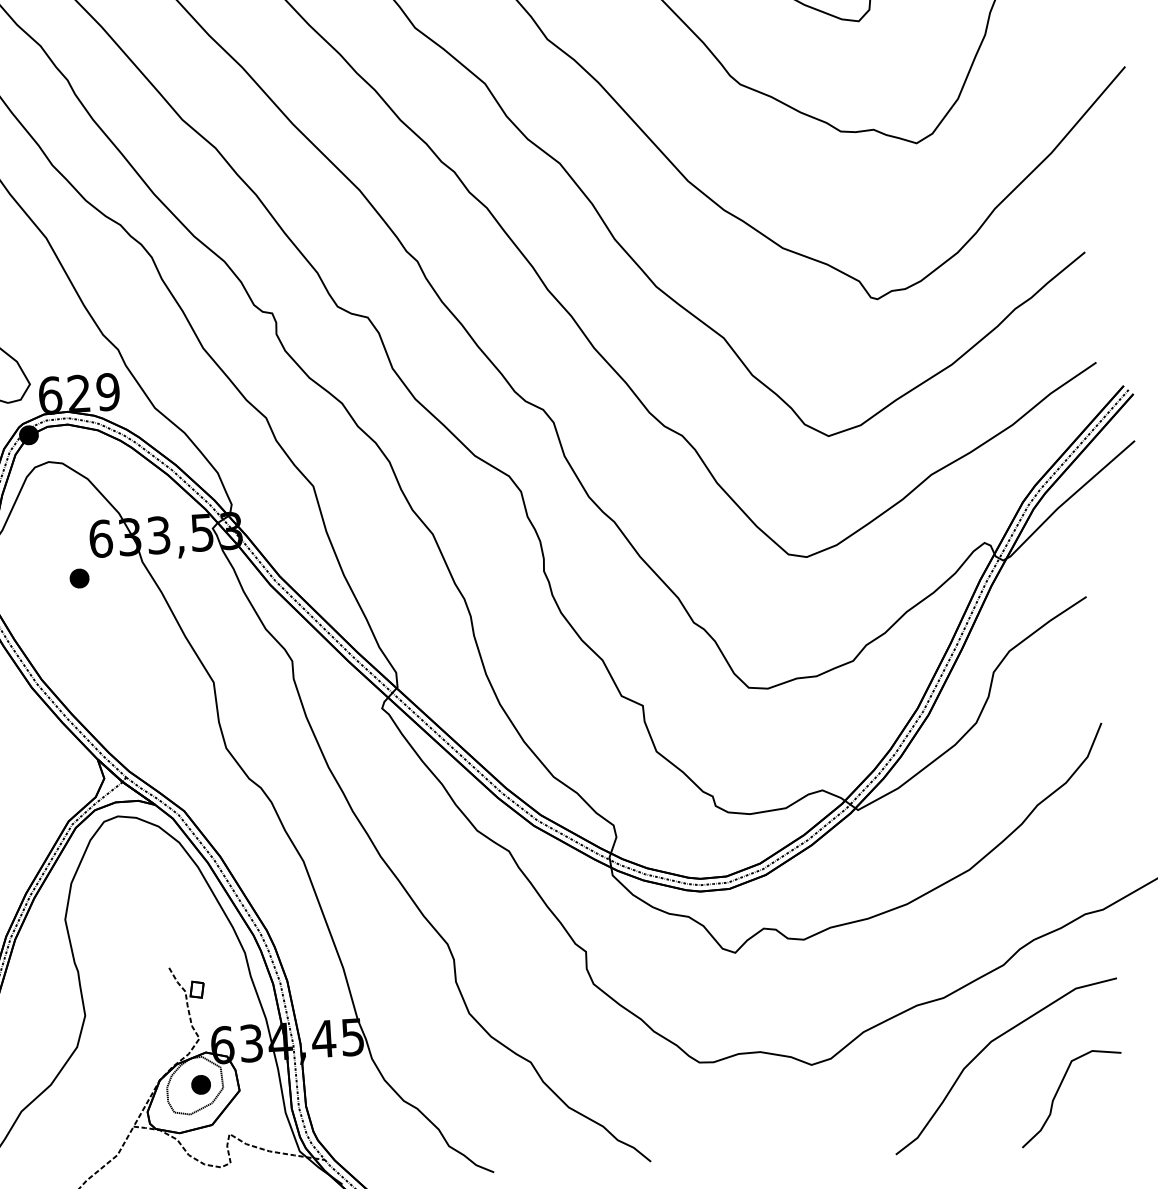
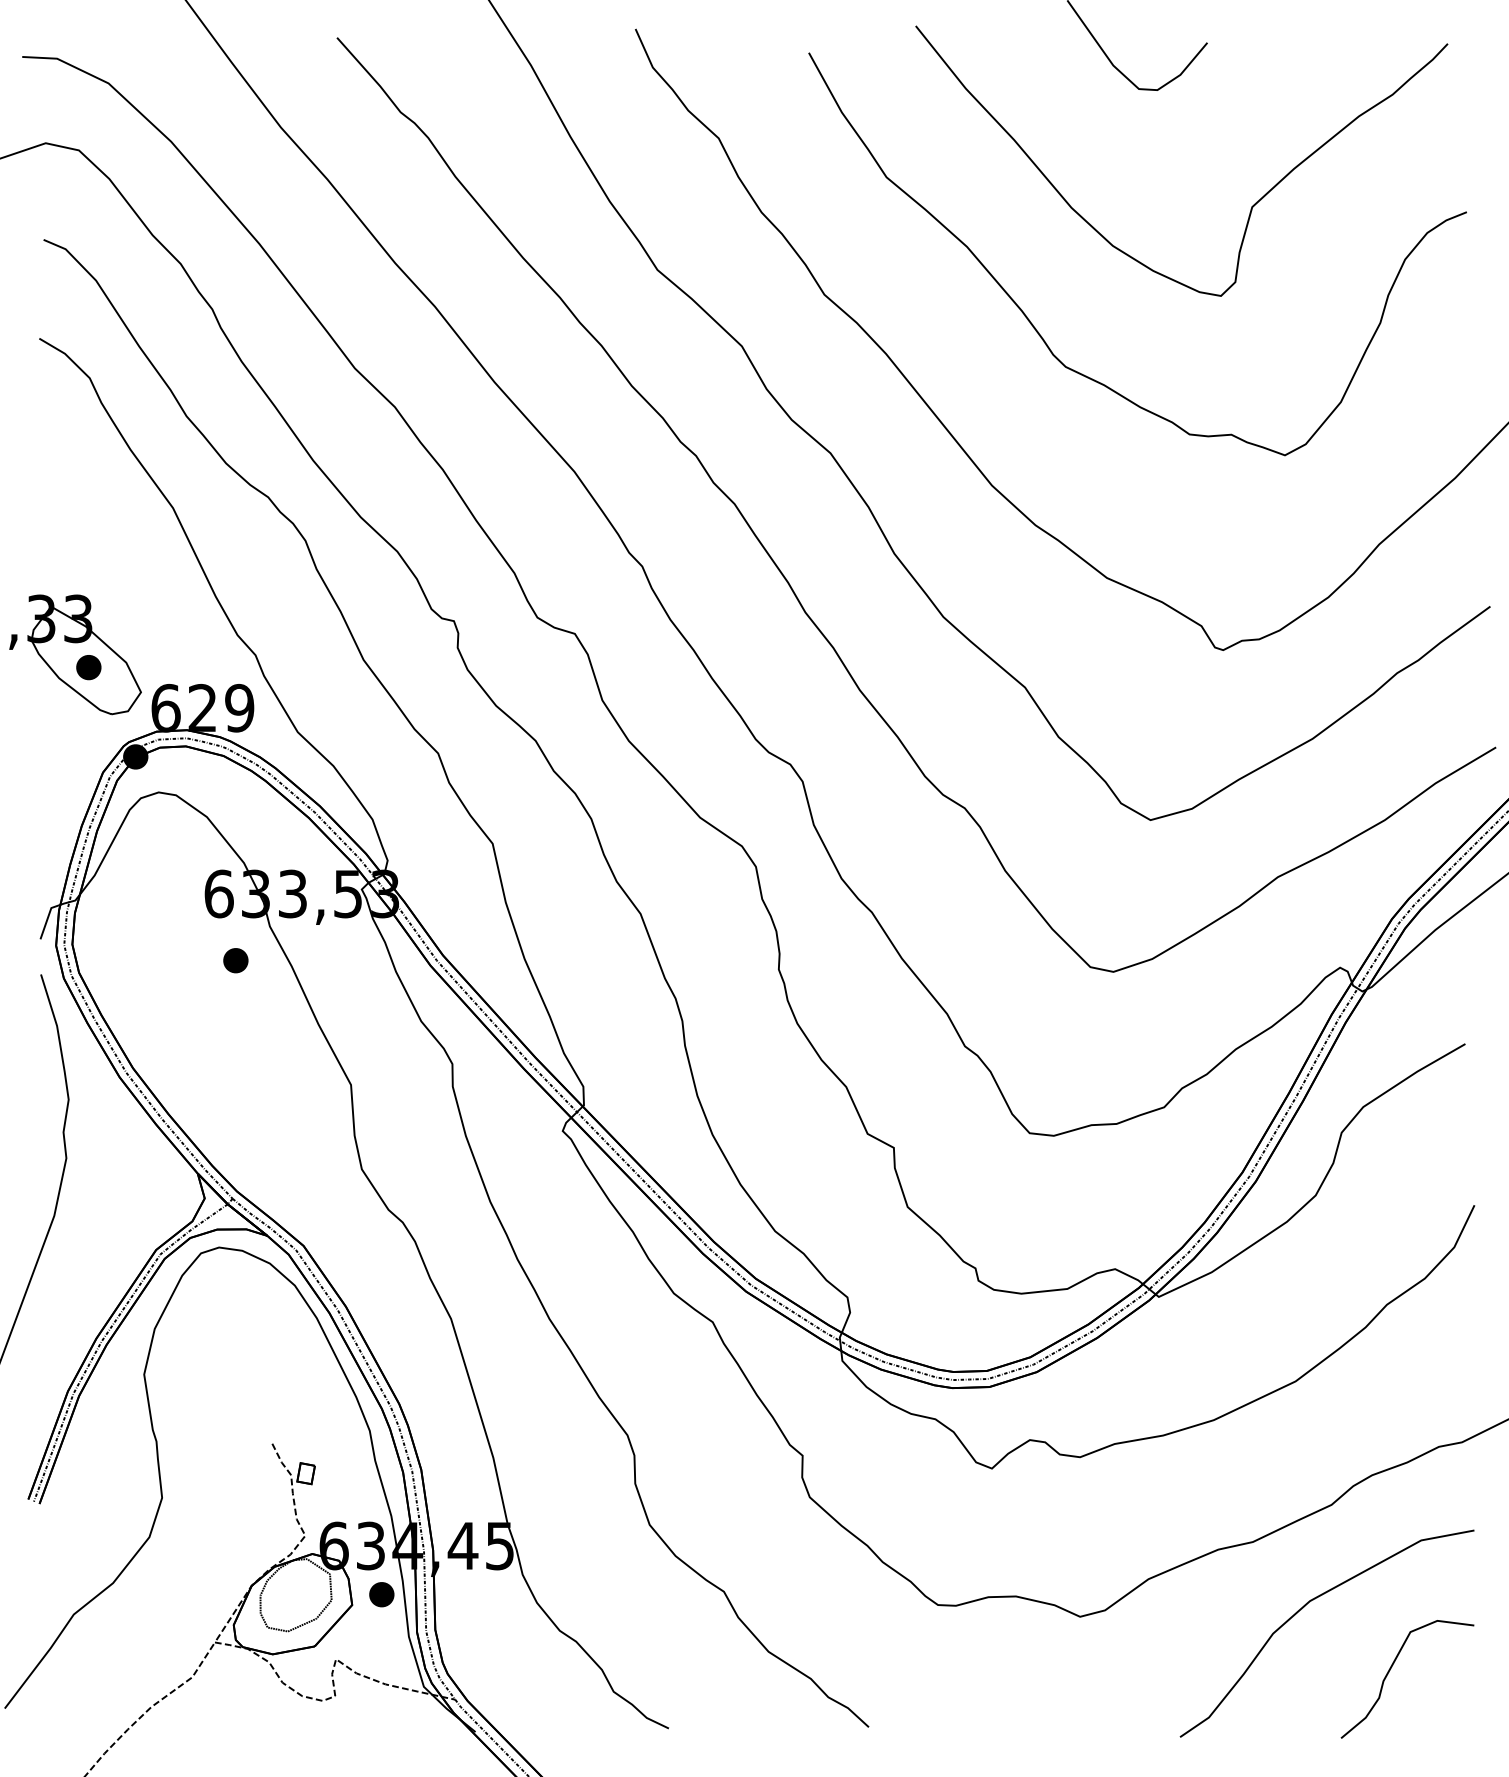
part: (79, 578) -> (235, 960), moved
part: (200, 1084) -> (381, 1594), moved

